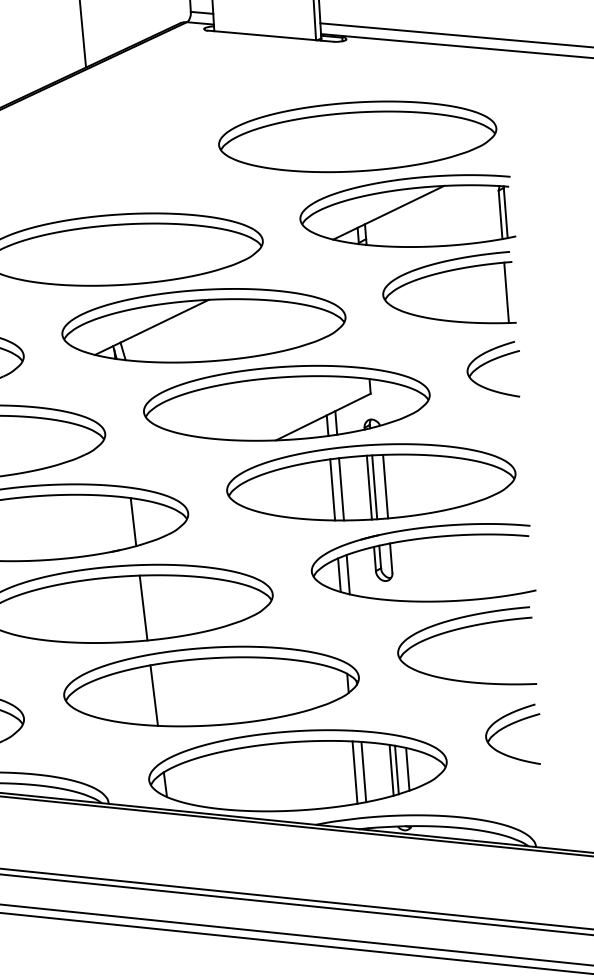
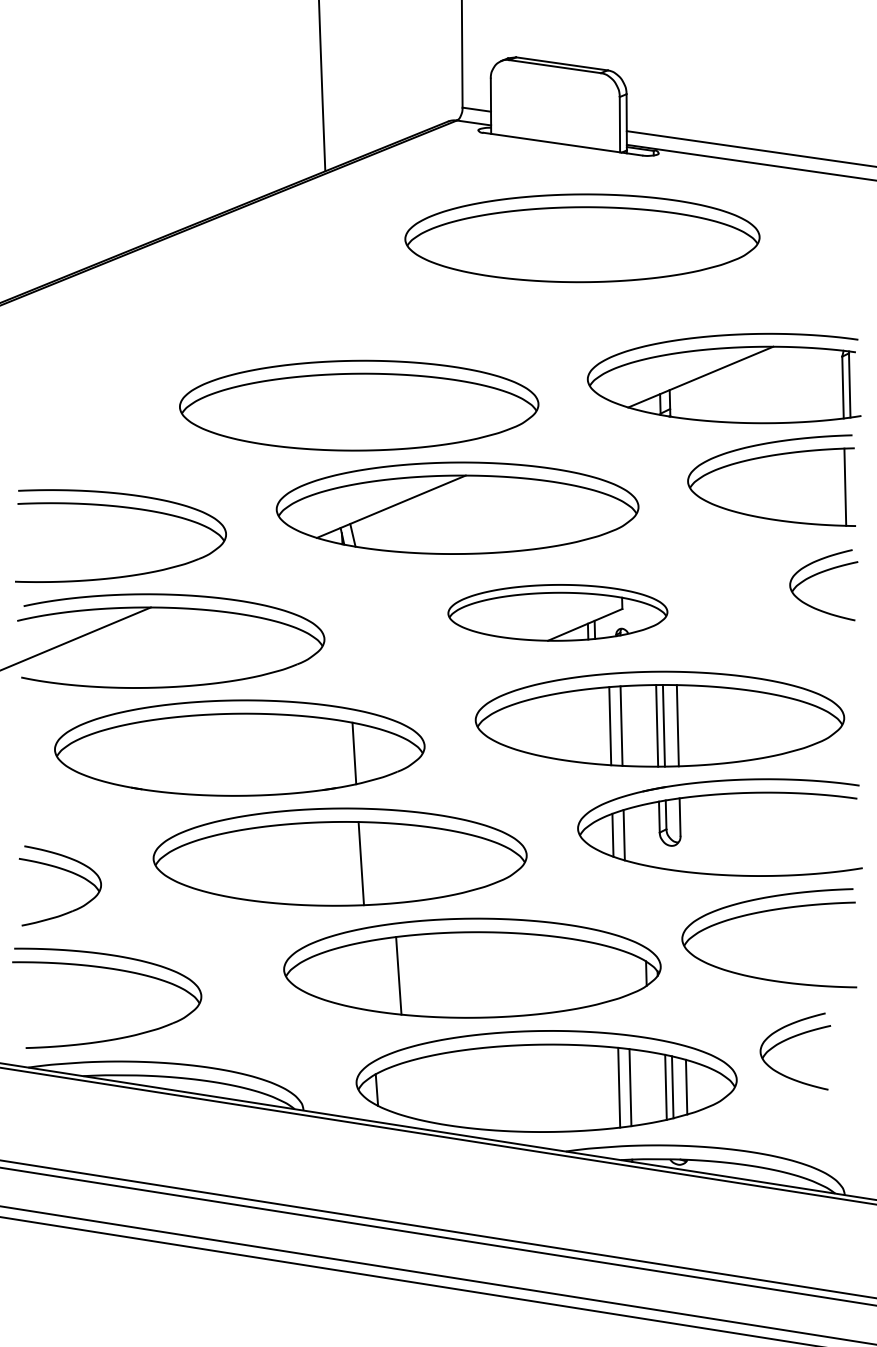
part: (357, 137) -> (582, 238), moved
part: (286, 403) -> (557, 612), size x0.6
part: (211, 685) -> (472, 967), moved
part: (510, 725) -> (792, 1038), moved

